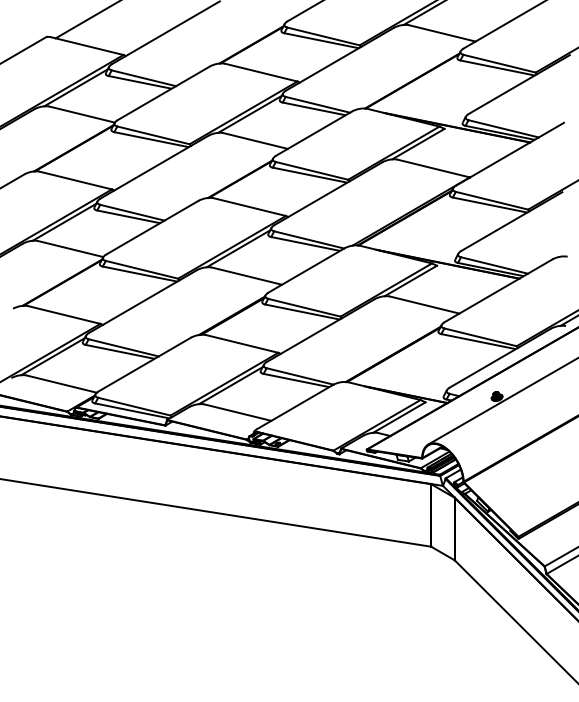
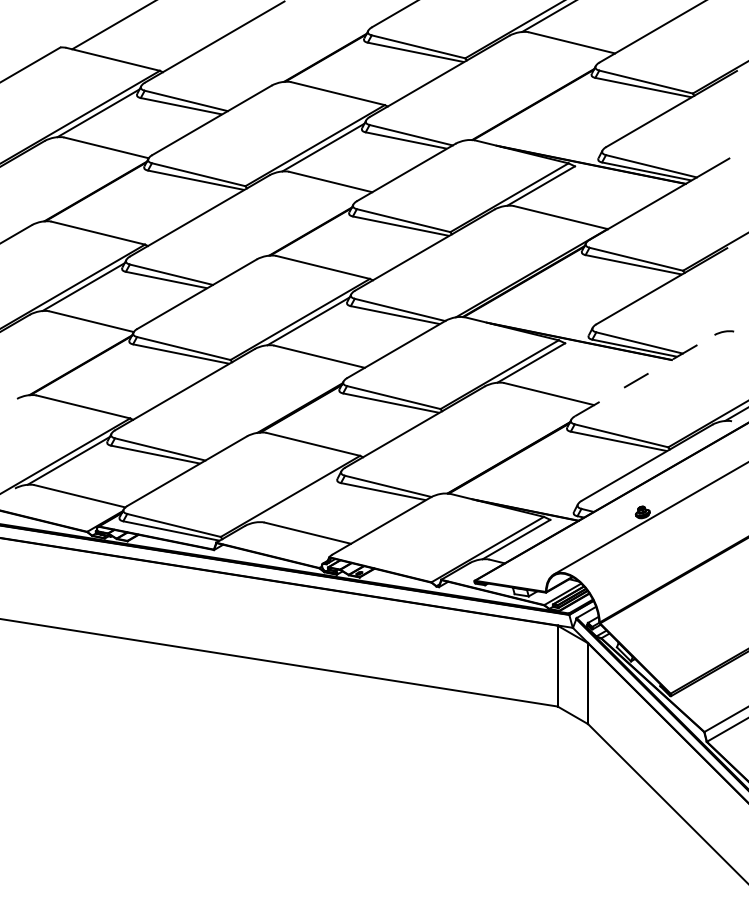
line: (498, 290) -> (644, 375), solid -> dashed
line: (230, 385) -> (298, 498), removed

